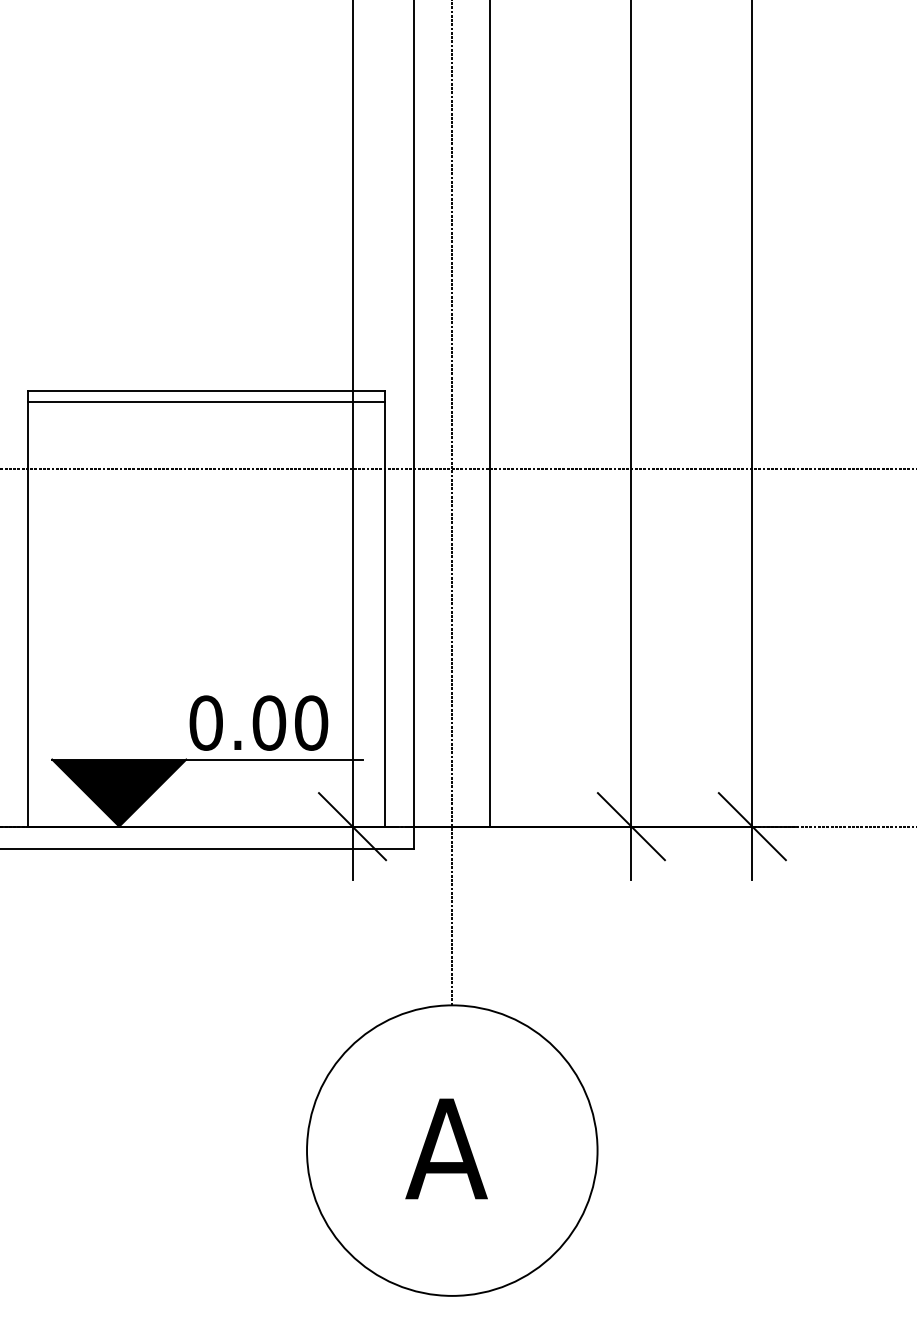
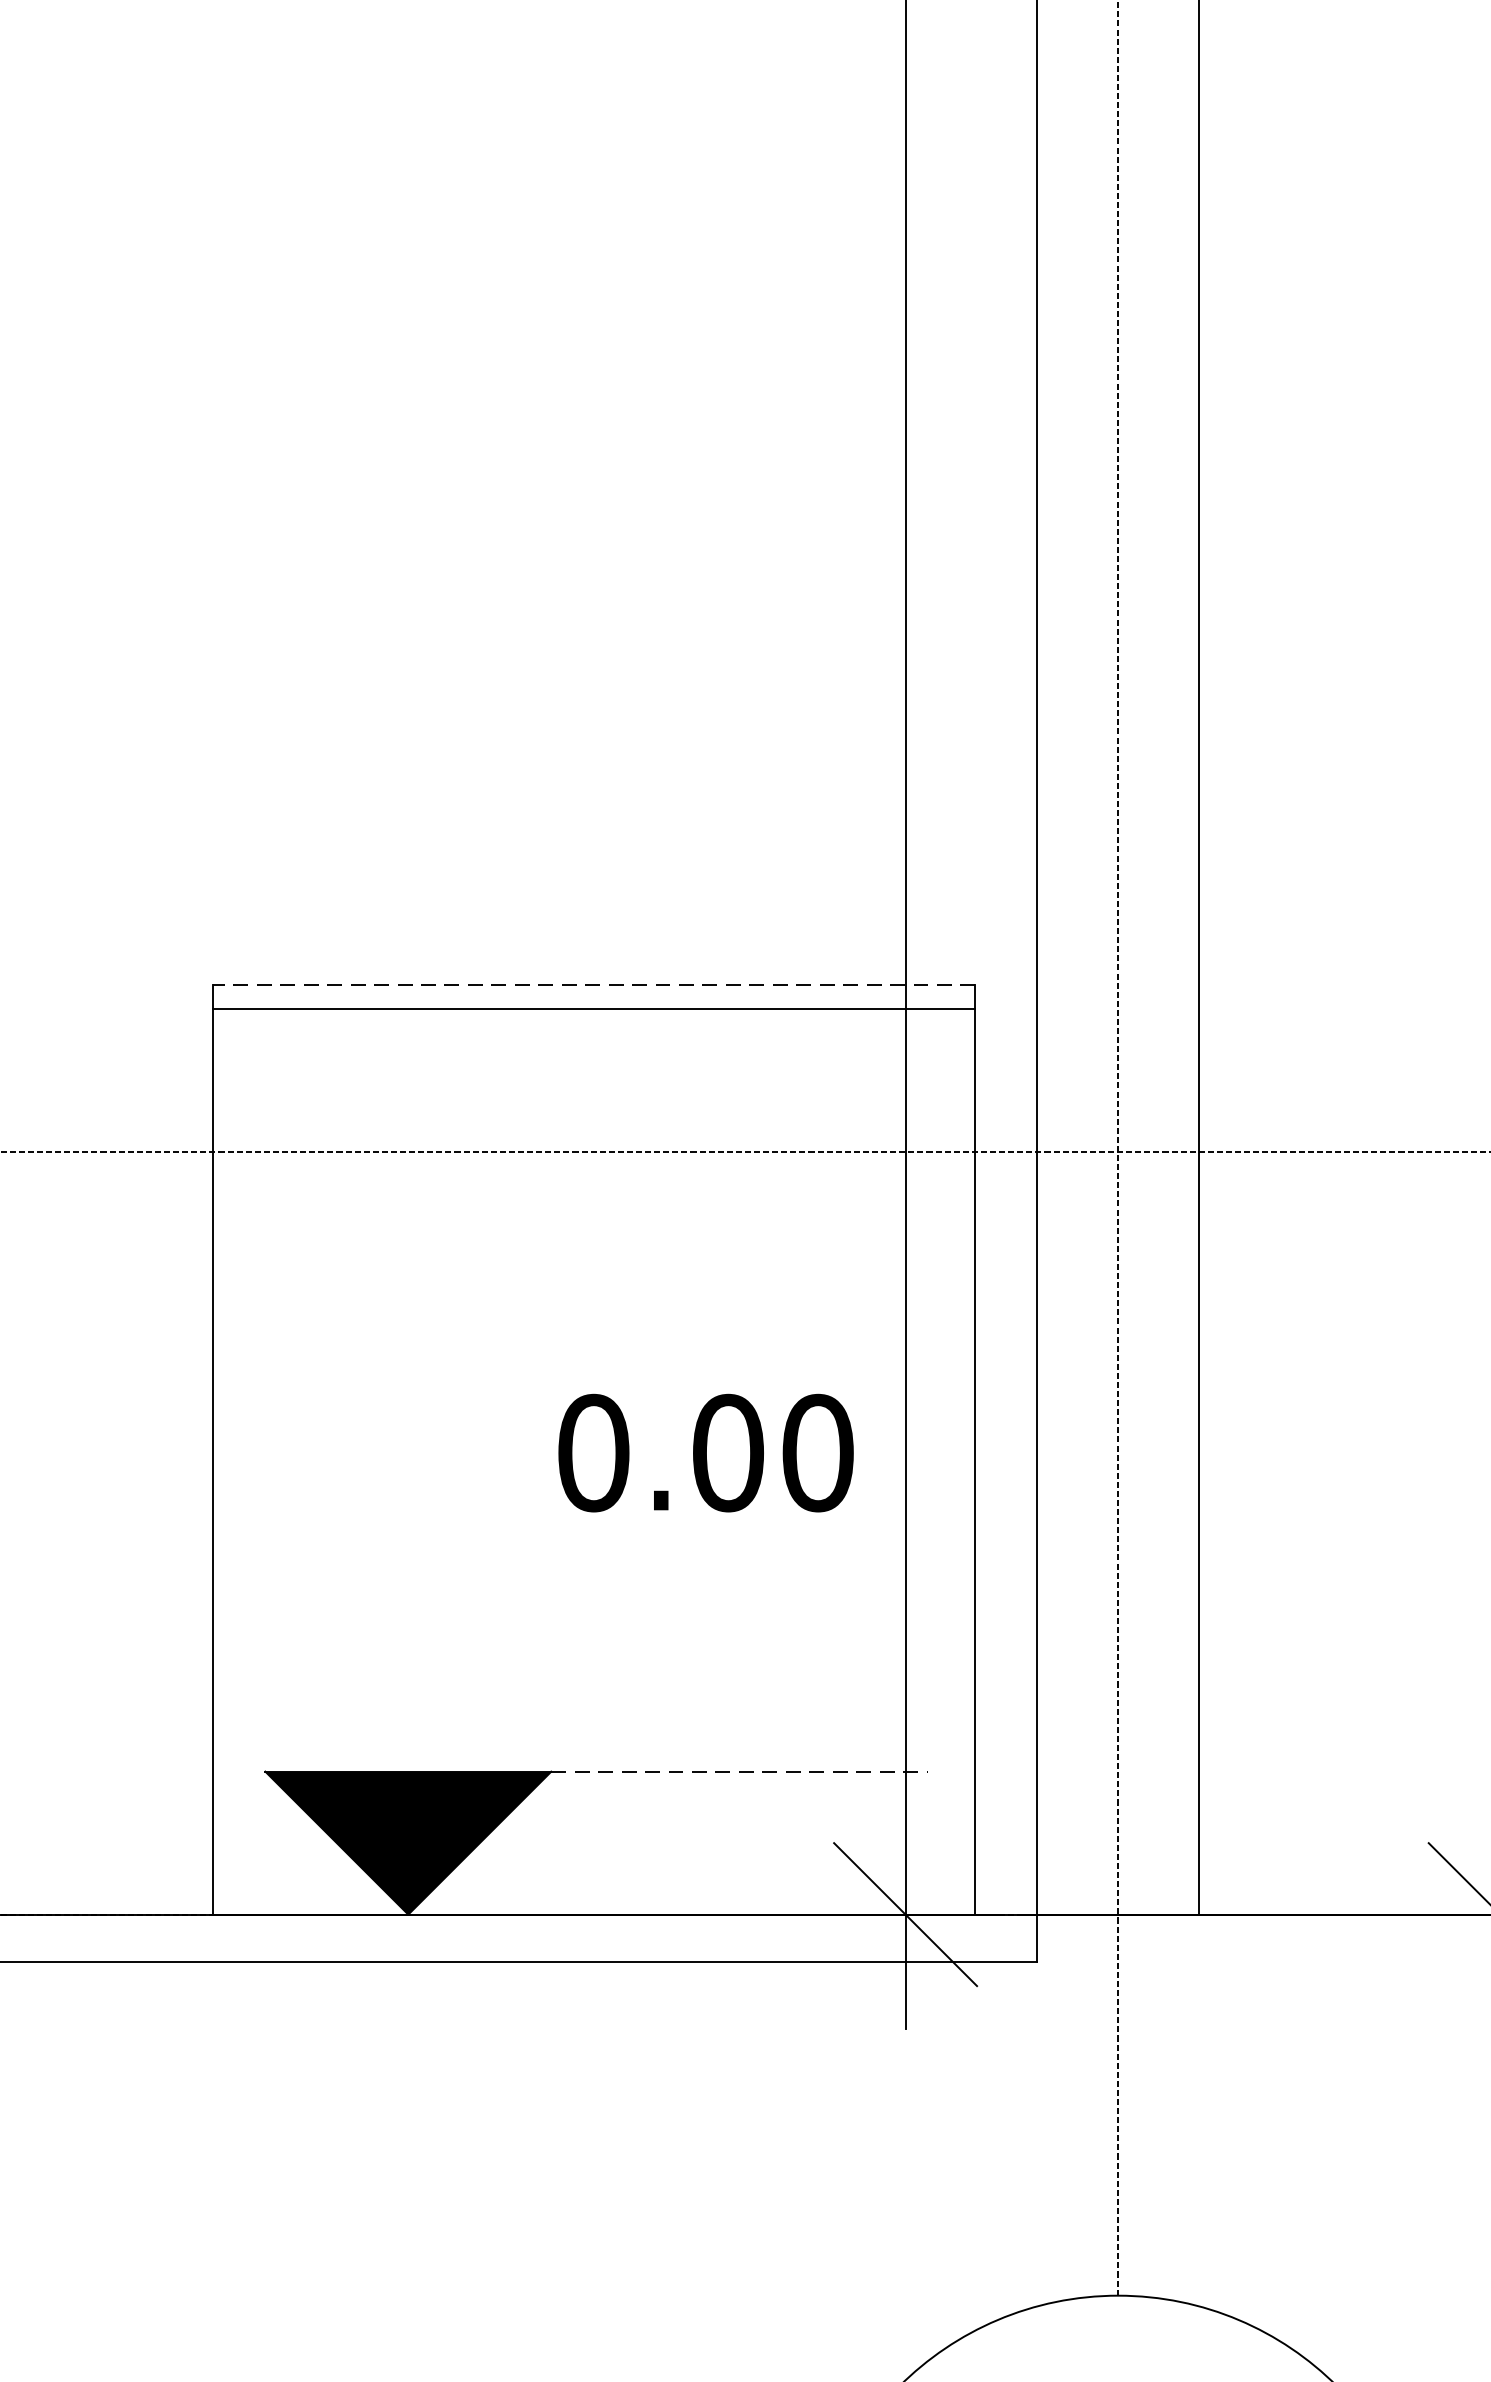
line: (206, 390) -> (594, 984), solid -> dashed
text: (258, 722) -> (705, 1451), moved
line: (275, 759) -> (741, 1771), solid -> dashed

